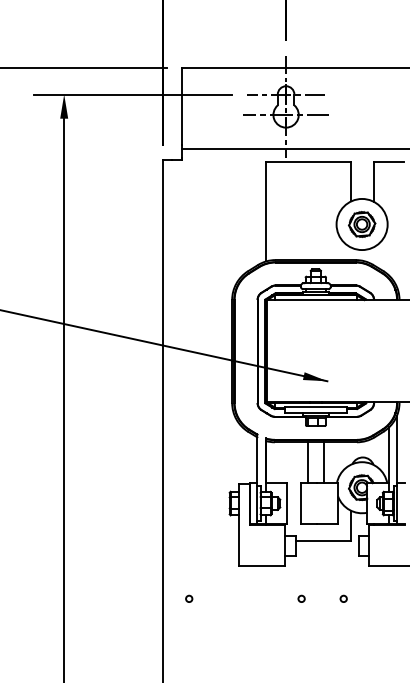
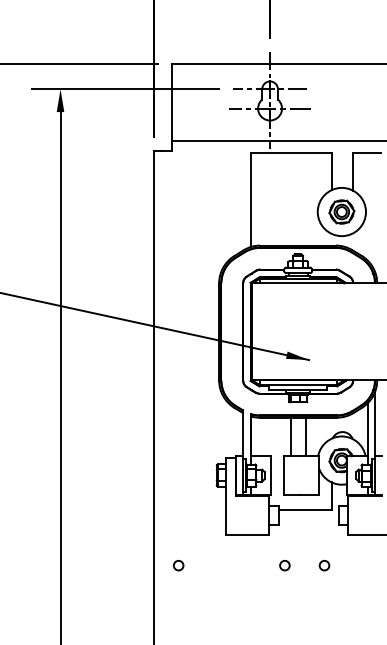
circle: (189, 598) -> (178, 565), size x1.6
circle: (301, 598) -> (284, 565), size x1.6
circle: (343, 598) -> (324, 565), size x1.6

